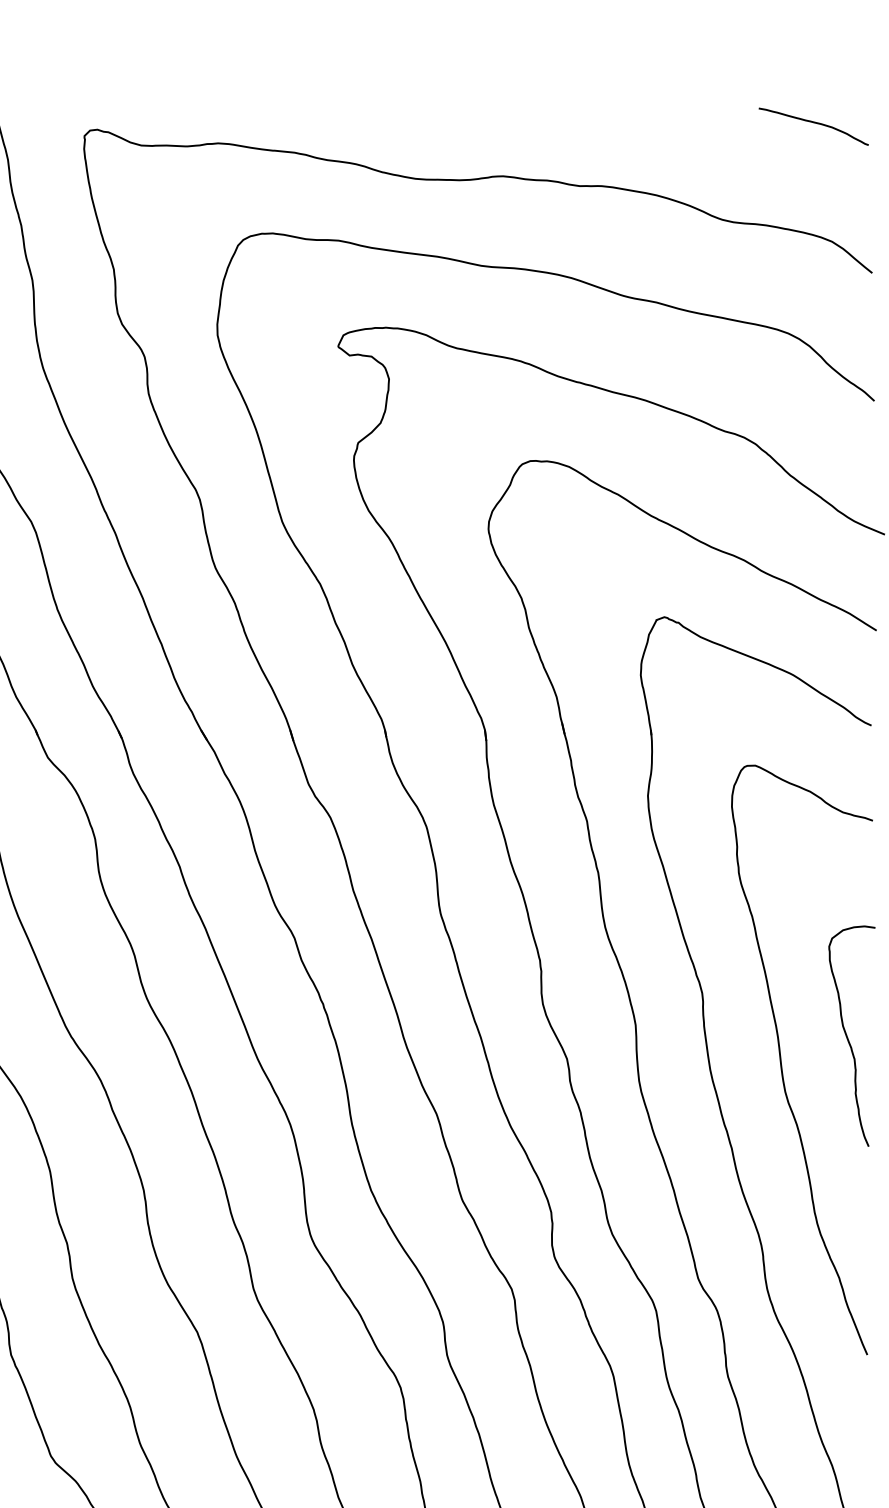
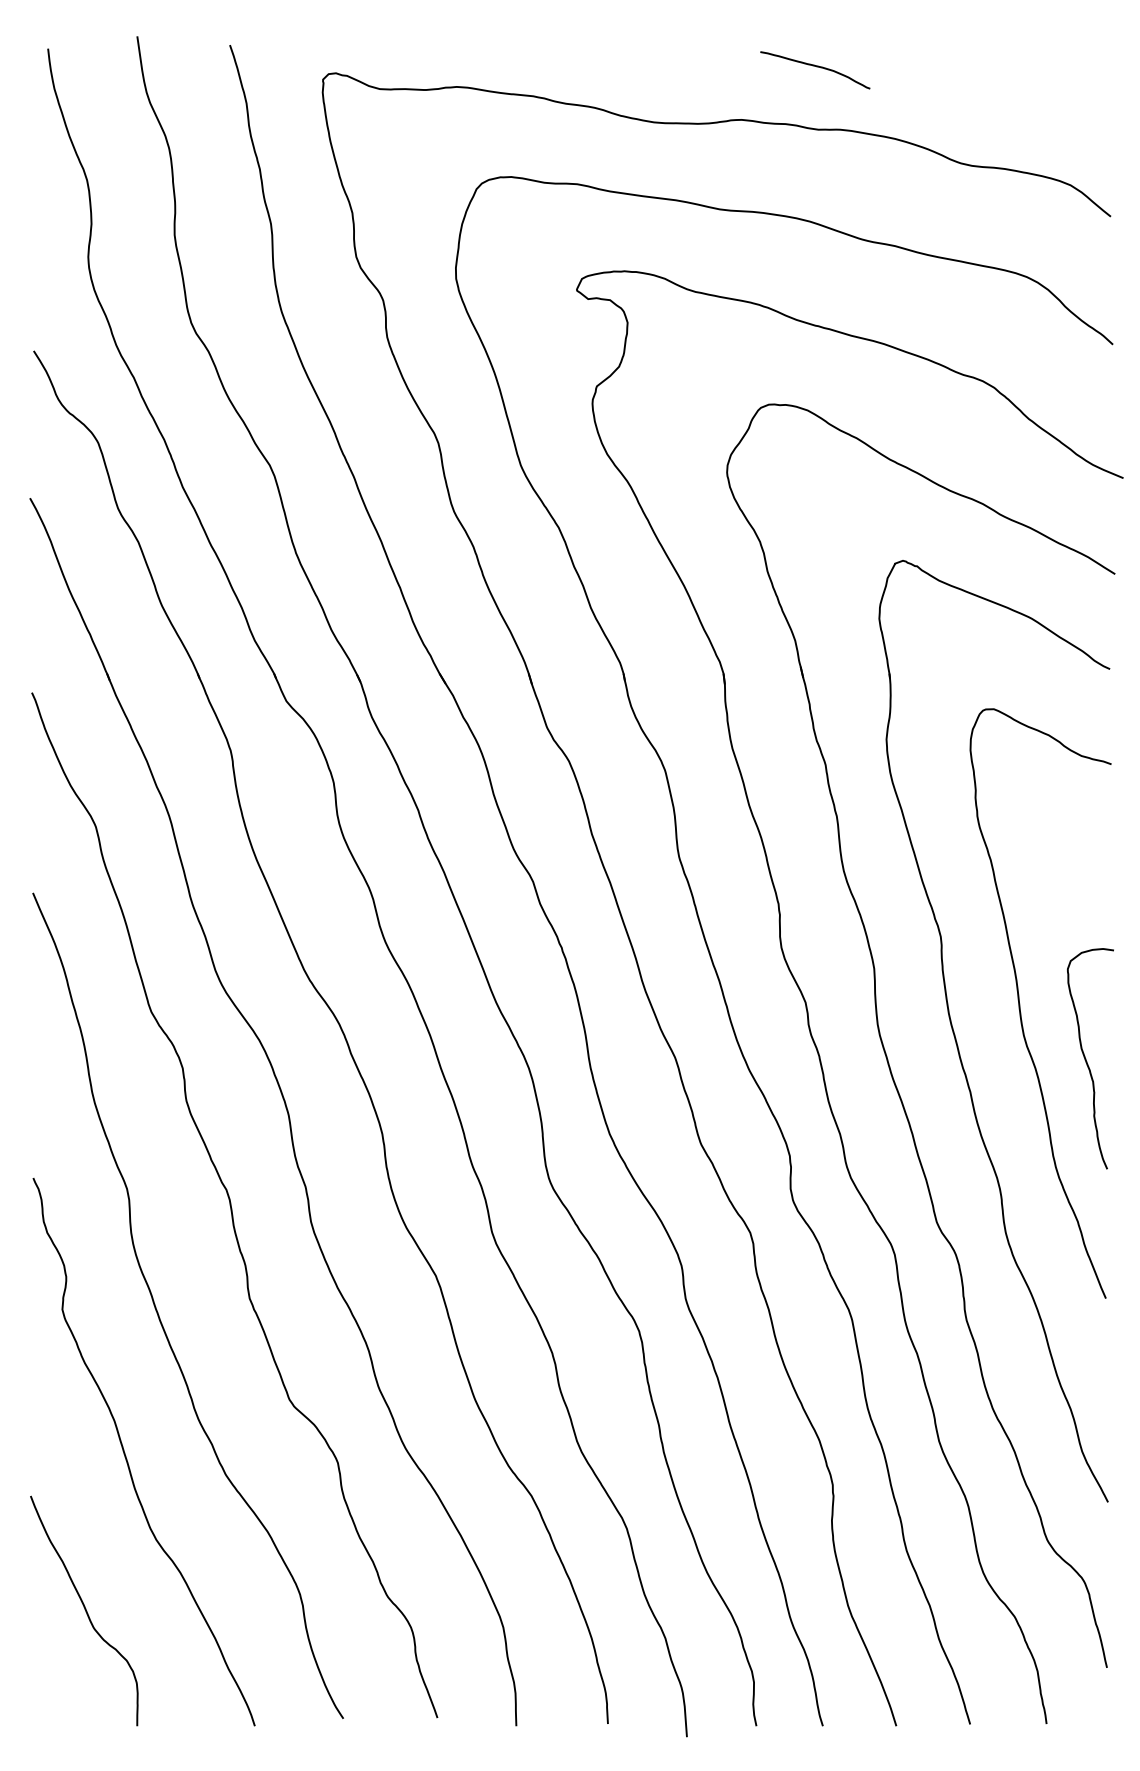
curve: (814, 123) -> (816, 67), moved
curve: (847, 1035) -> (1086, 1058), moved

